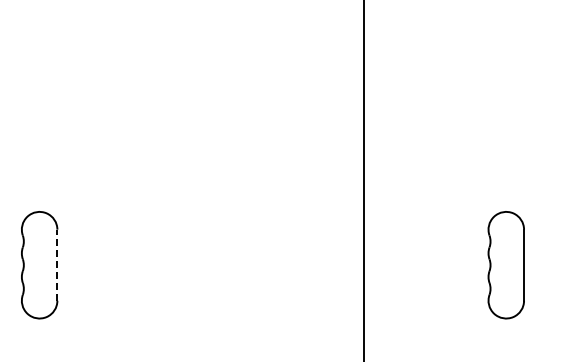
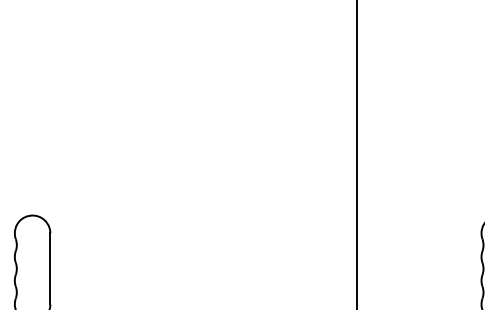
line: (57, 265) -> (50, 269), dashed -> solid

